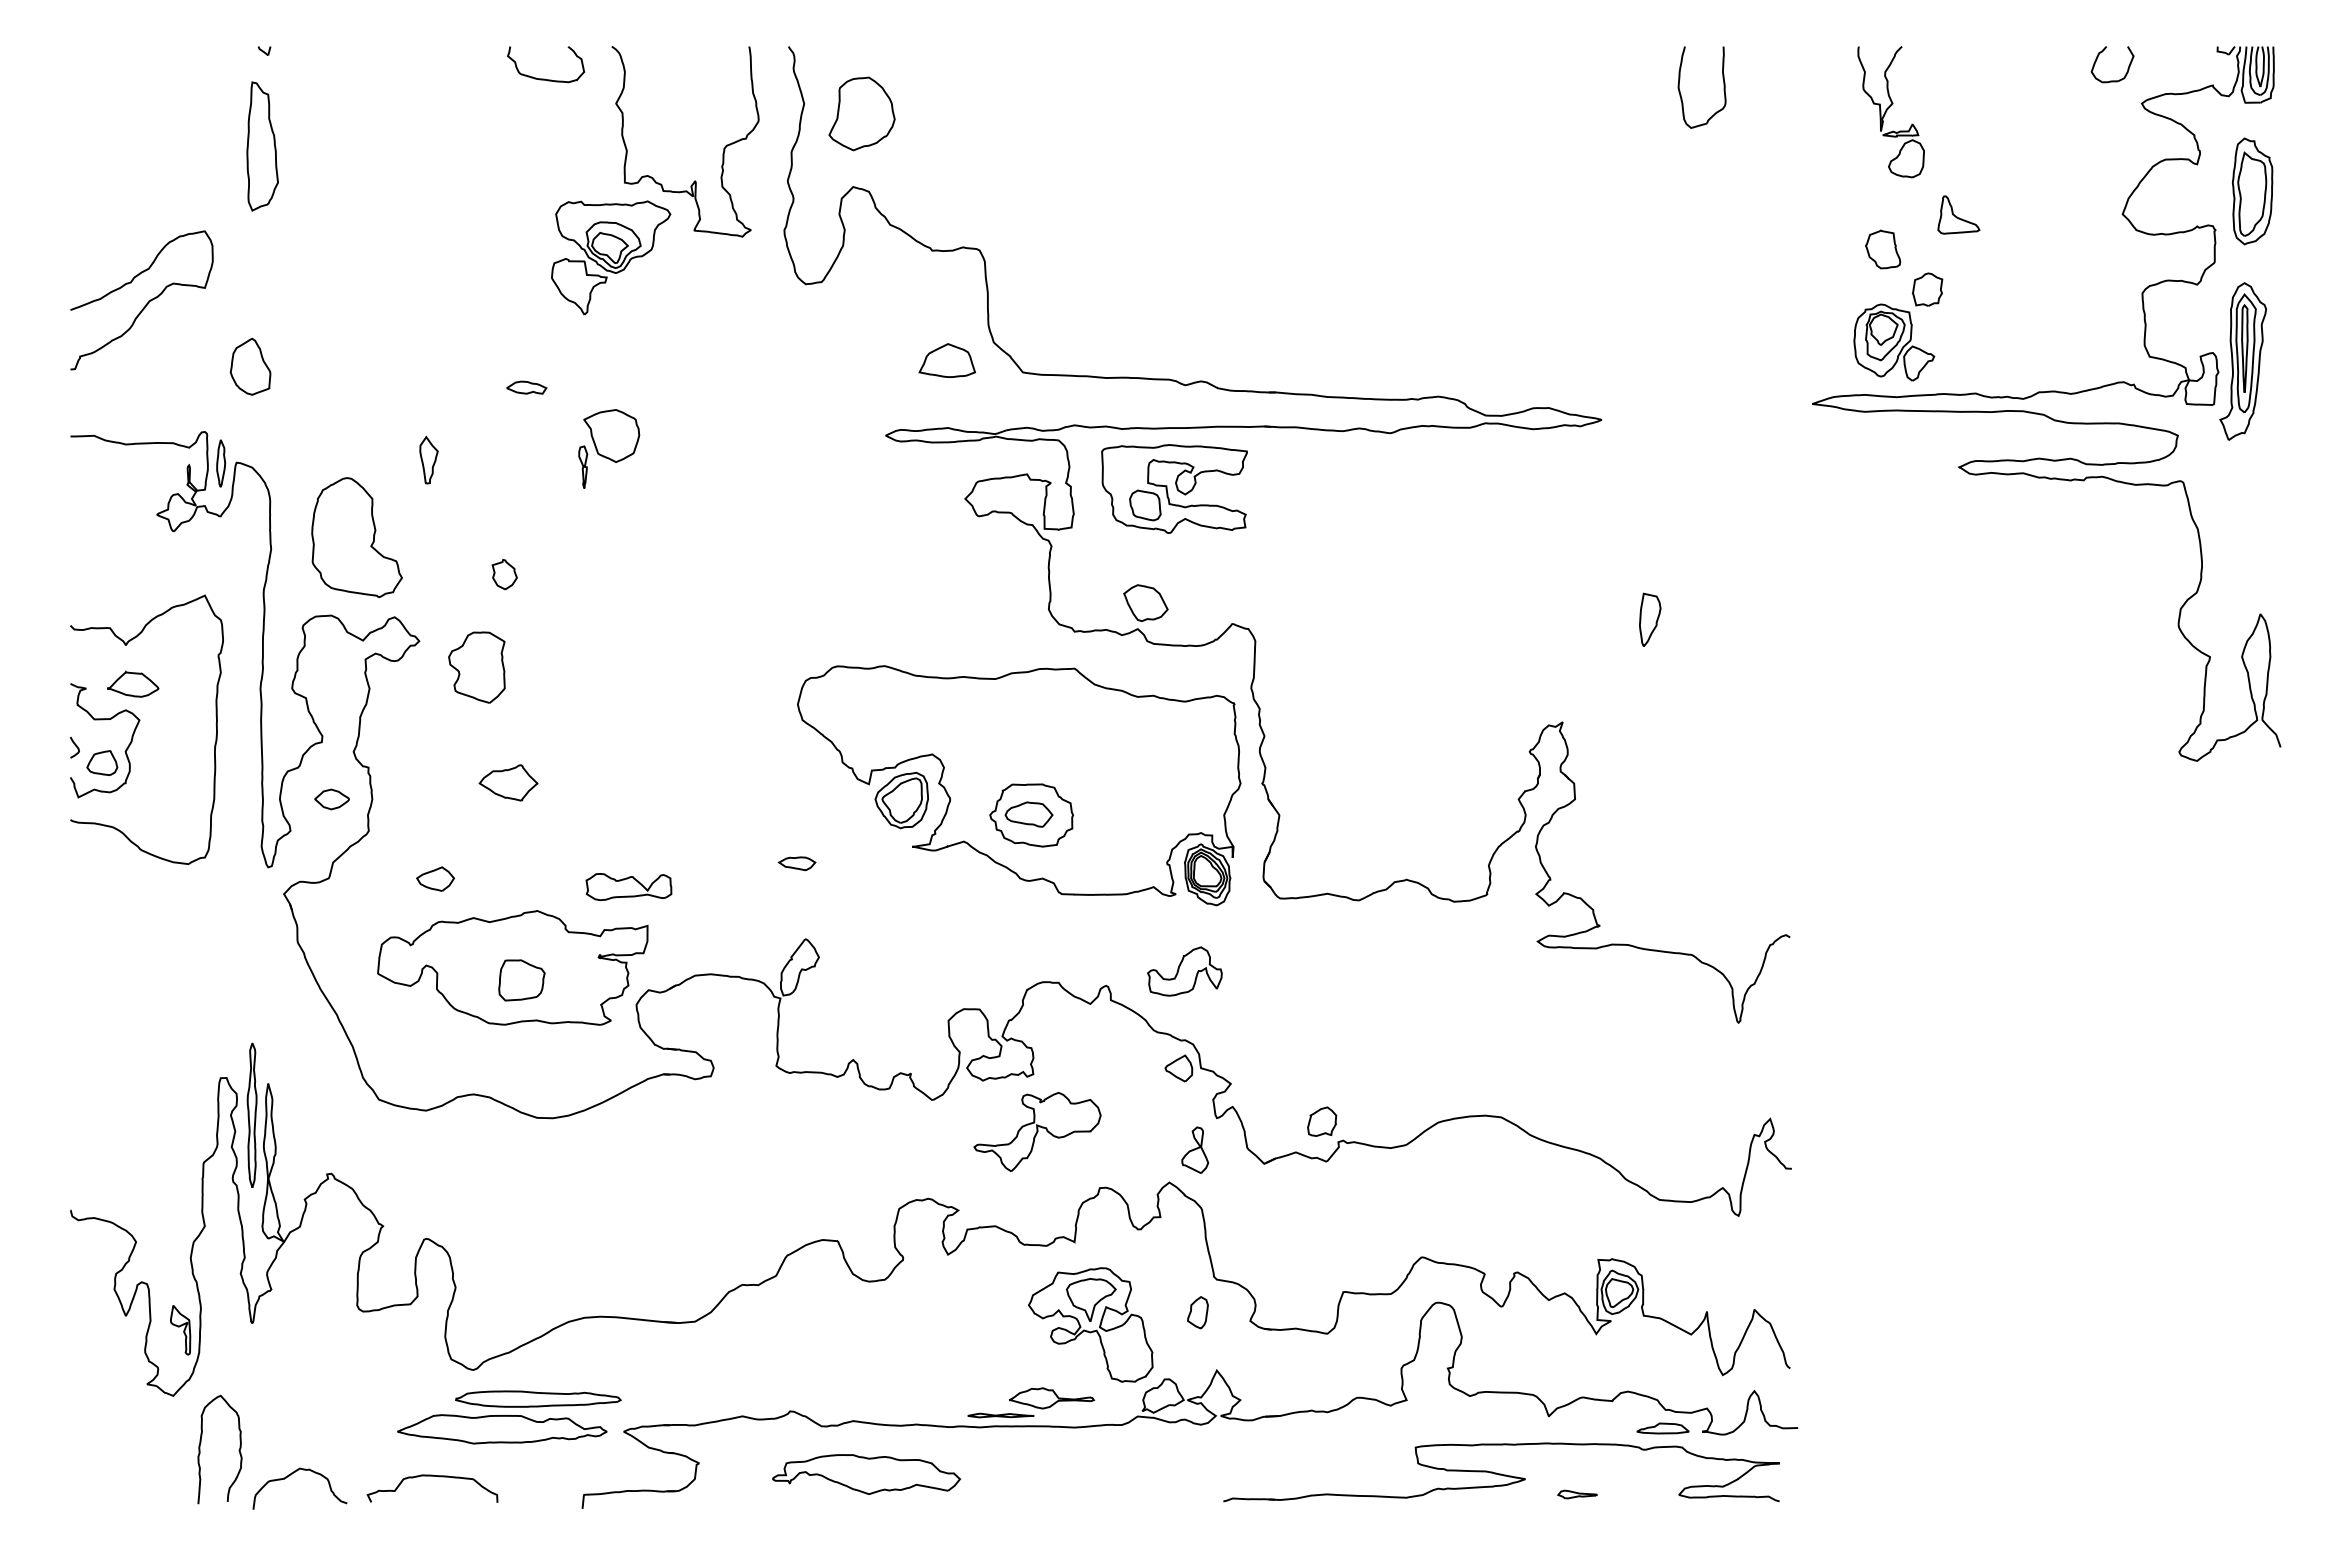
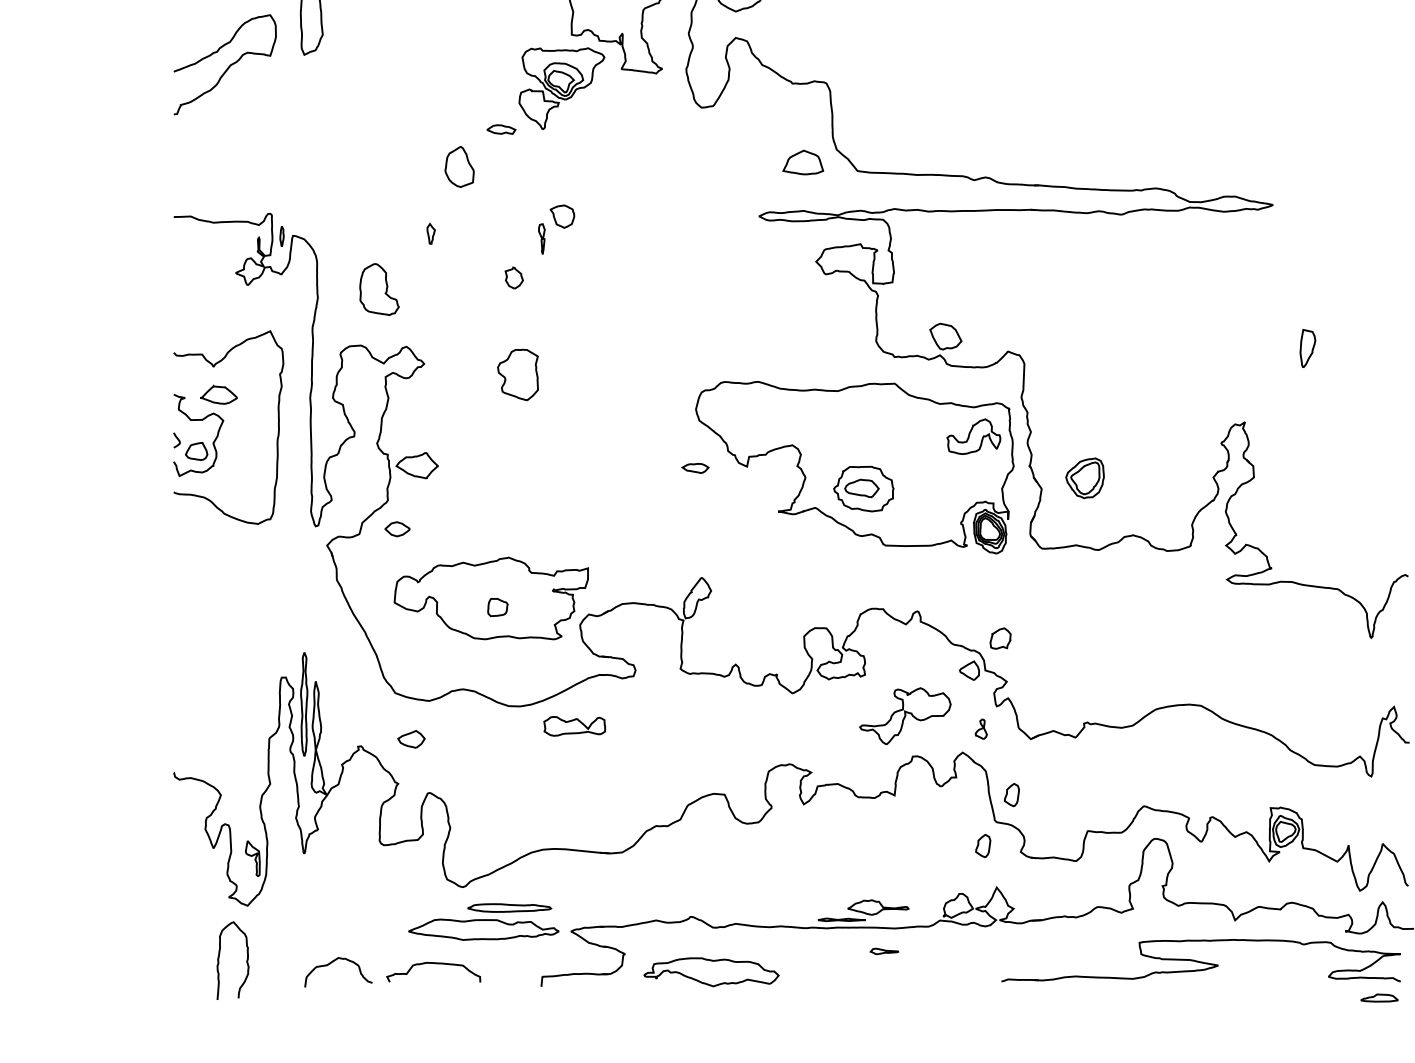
curve: (145, 304) -> (227, 67), moved
part: (250, 366) -> (459, 166), moved
part: (526, 387) -> (501, 129), moved
part: (611, 435) -> (562, 216), size x0.6
part: (428, 459) -> (430, 233), size x0.6
part: (221, 463) -> (282, 236), size x0.6
part: (1174, 488) -> (966, 254), removed
part: (356, 537) -> (379, 289), size x0.6
part: (504, 574) -> (514, 278), moved
part: (476, 667) -> (517, 374), moved
part: (508, 782) -> (417, 465), moved
part: (331, 799) -> (397, 529), moved
part: (901, 800) -> (1084, 478), moved
part: (796, 863) -> (695, 468), moved
part: (435, 878) -> (411, 738), moved
part: (628, 887) -> (574, 726), moved
part: (1184, 971) -> (973, 436), moved
part: (521, 980) -> (497, 607), size x0.6
part: (1322, 1121) -> (1000, 638), moved
part: (1037, 1131) -> (905, 715), moved
part: (1195, 1149) -> (981, 728), size x0.6
part: (1237, 1241) -> (1011, 794), added
part: (1090, 1324) -> (906, 854), removed
part: (538, 1398) -> (509, 907), size x0.7
part: (1662, 1428) -> (1379, 998), moved
curve: (201, 1443) -> (219, 956), moved
part: (866, 1474) -> (711, 972), moved
part: (1577, 1494) -> (884, 951), moved

